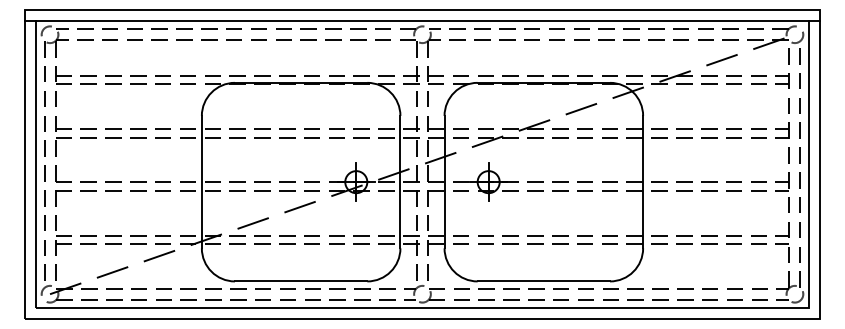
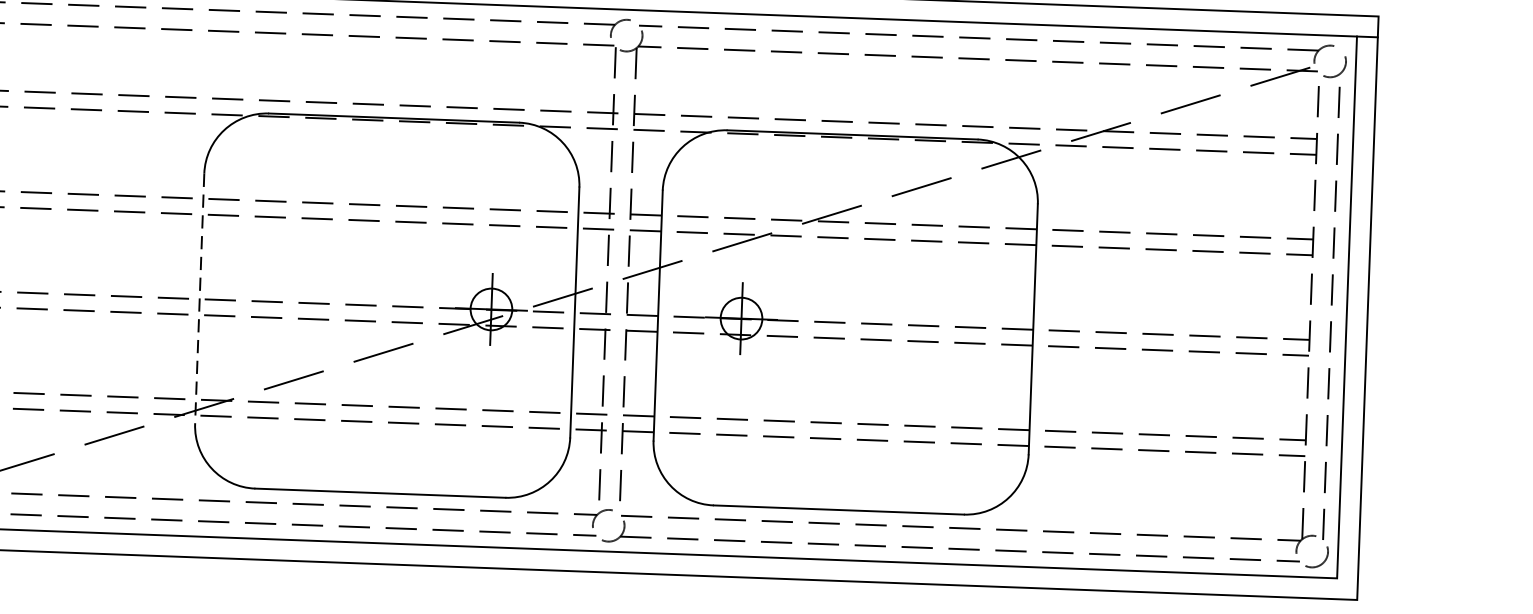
line: (201, 182) -> (199, 299), solid -> dashed

